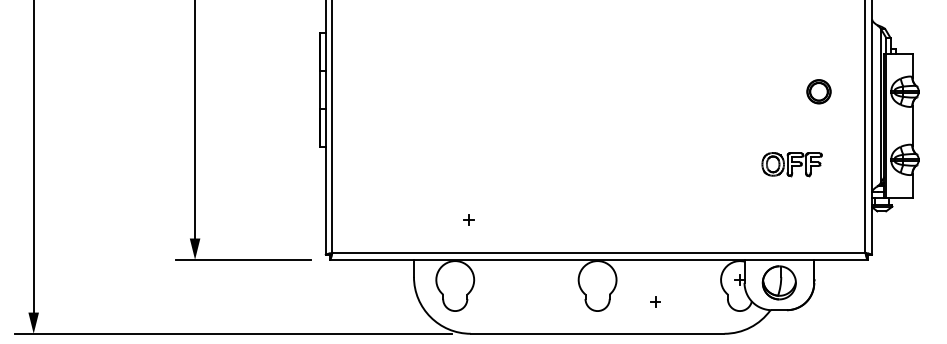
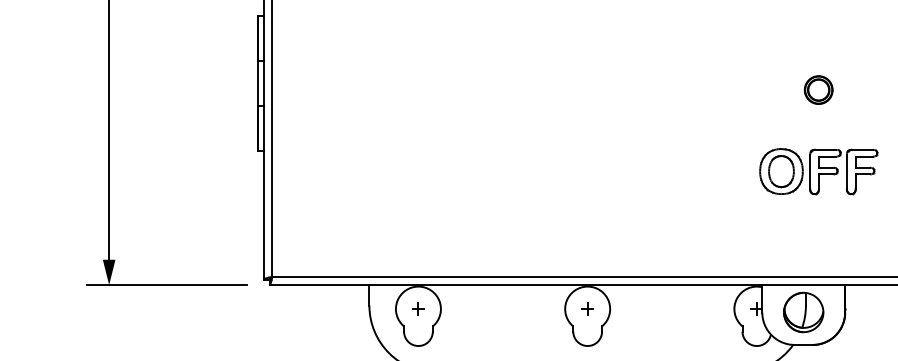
part: (818, 91) -> (818, 89), moved
part: (791, 164) -> (818, 171), size x1.67
part: (468, 219) -> (417, 308), moved
part: (655, 301) -> (587, 308), moved

